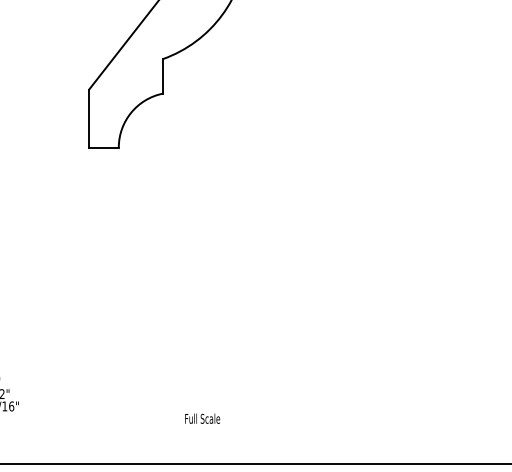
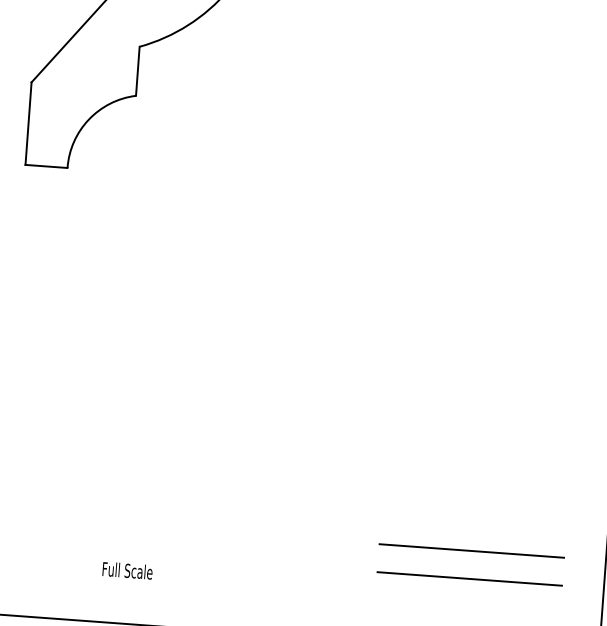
line: (421, 395) -> (471, 551), added
line: (421, 414) -> (469, 578), added
text: (202, 418) -> (127, 570), moved

